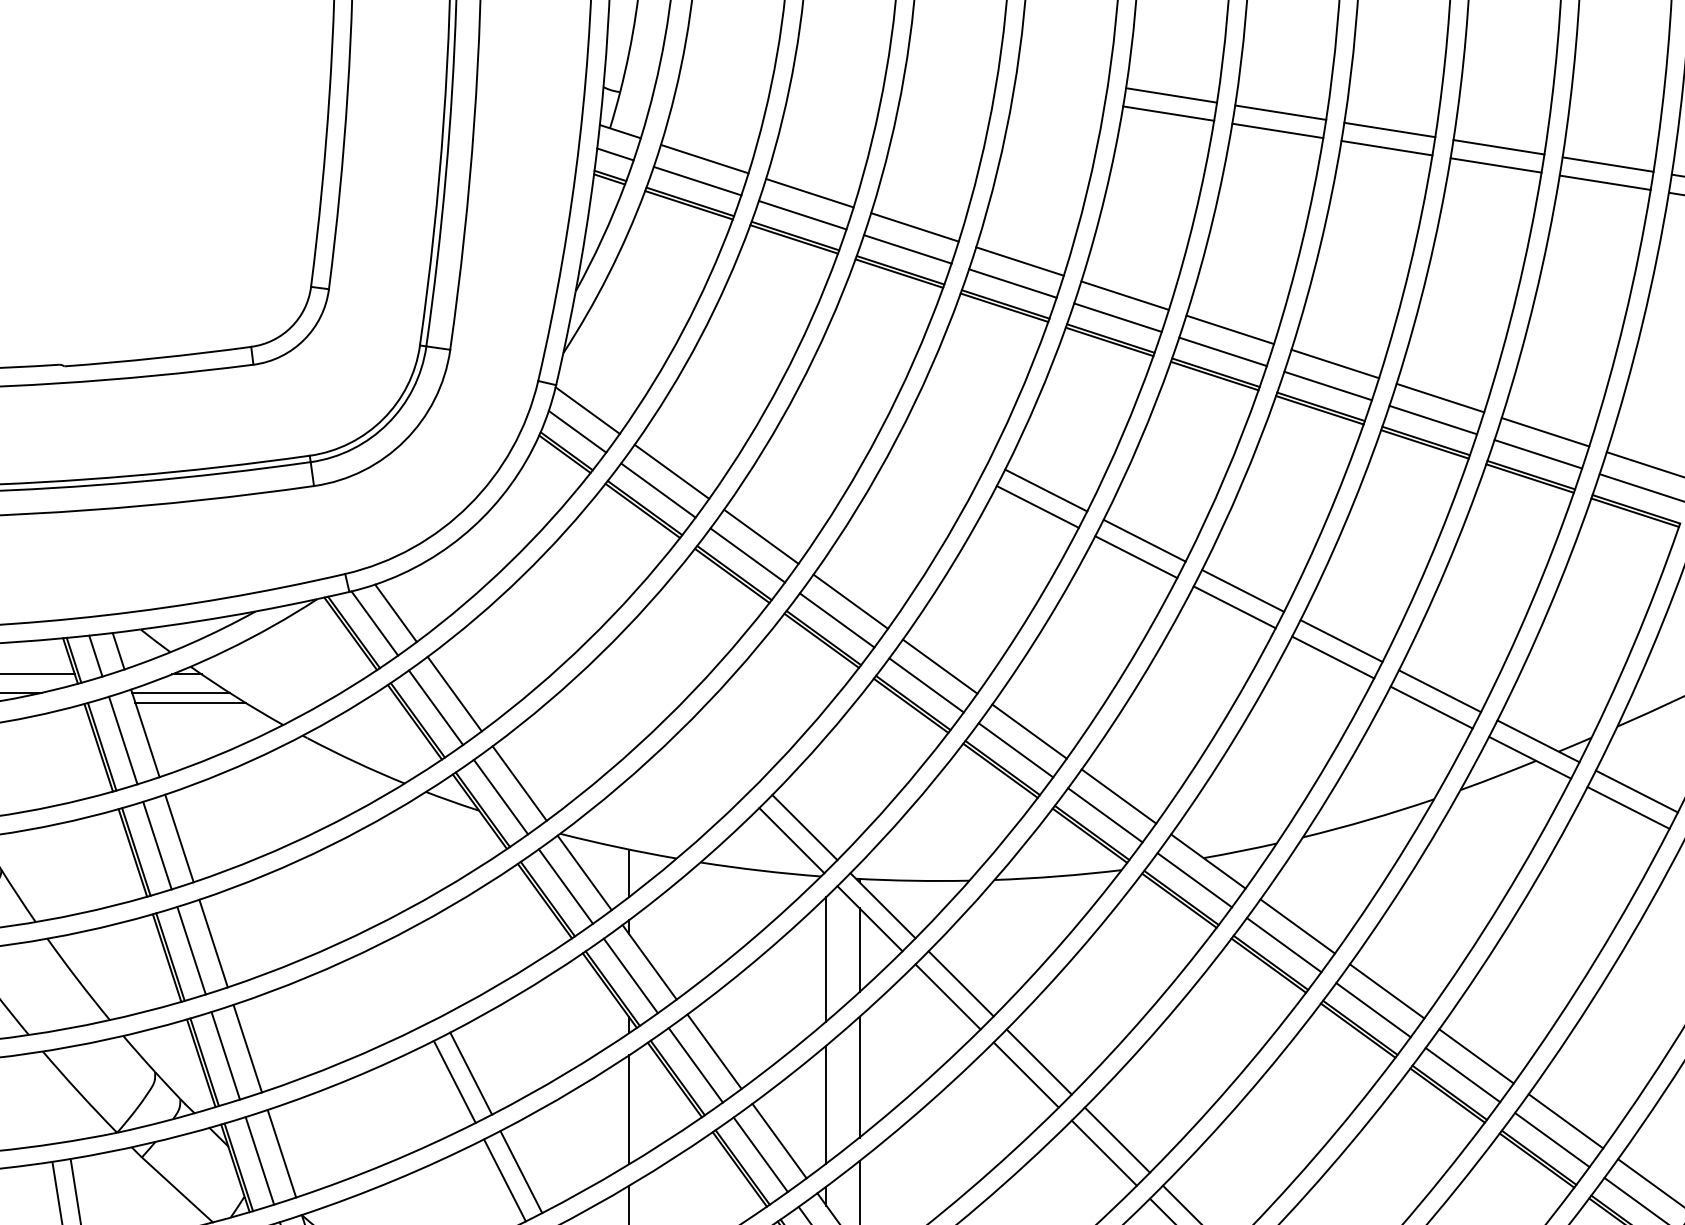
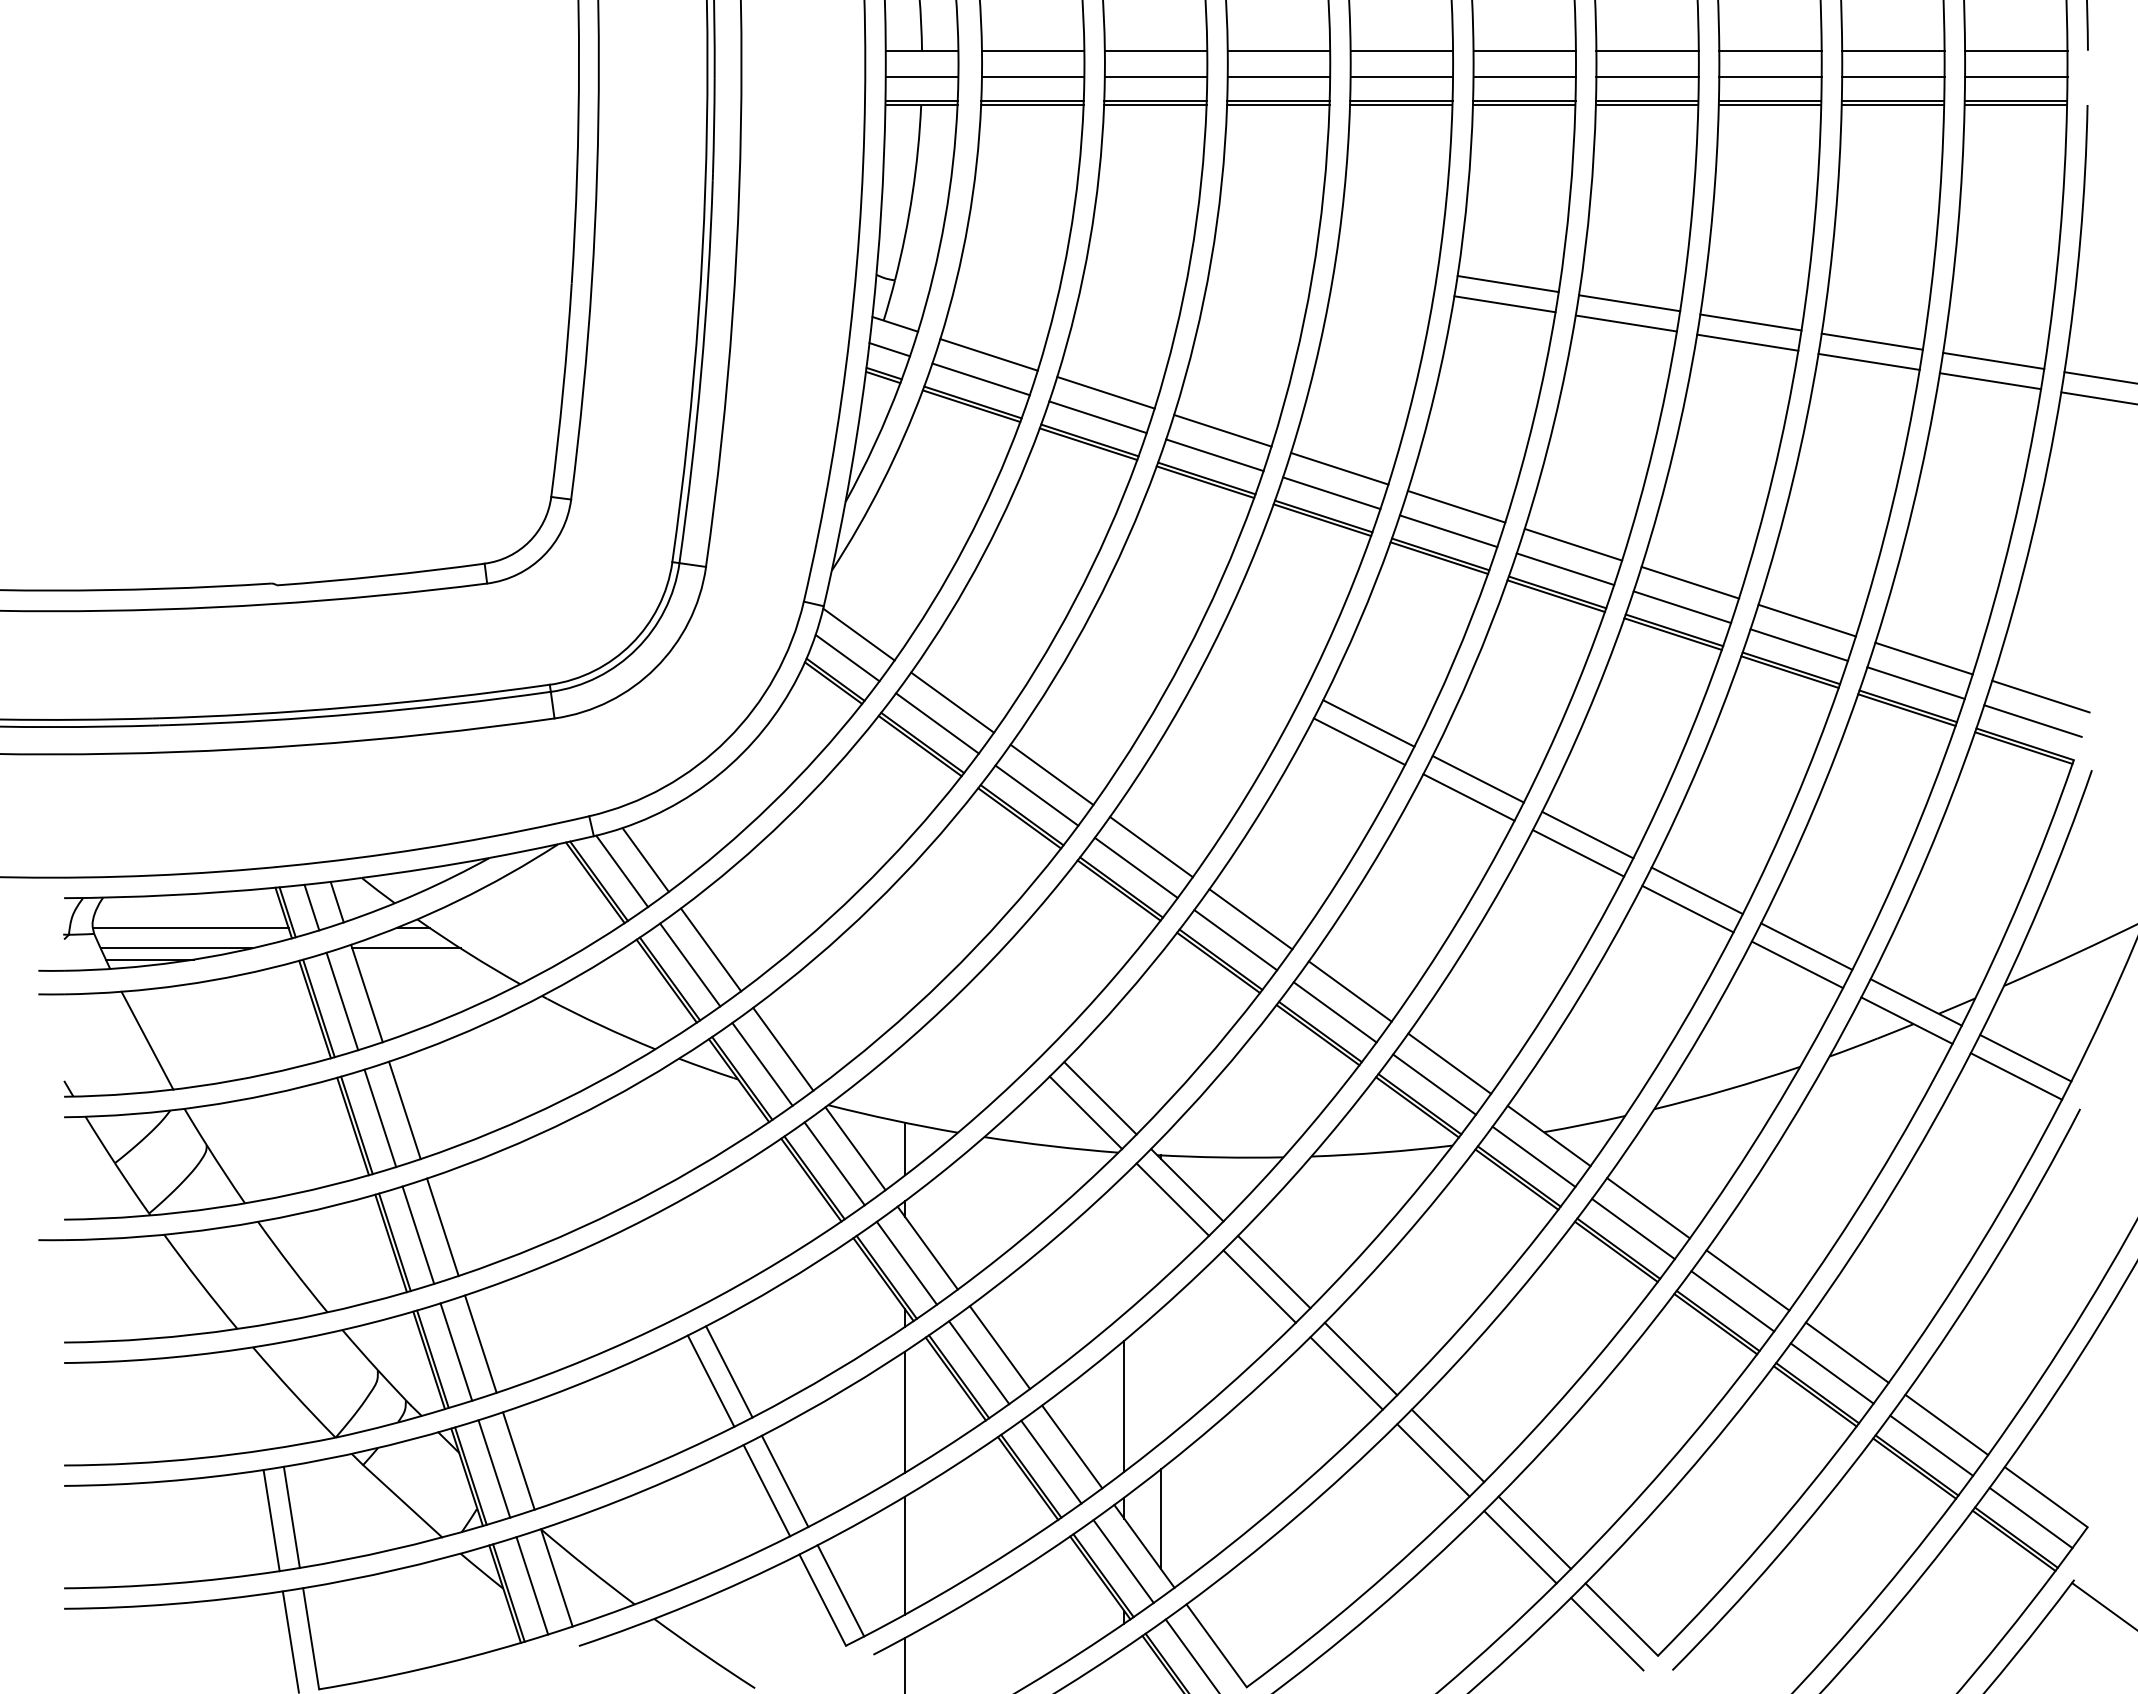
line: (189, 702) -> (416, 959), removed
line: (859, 950) -> (1161, 1234), removed
line: (826, 959) -> (1124, 1244), removed
line: (859, 1076) -> (1161, 1375), removed

